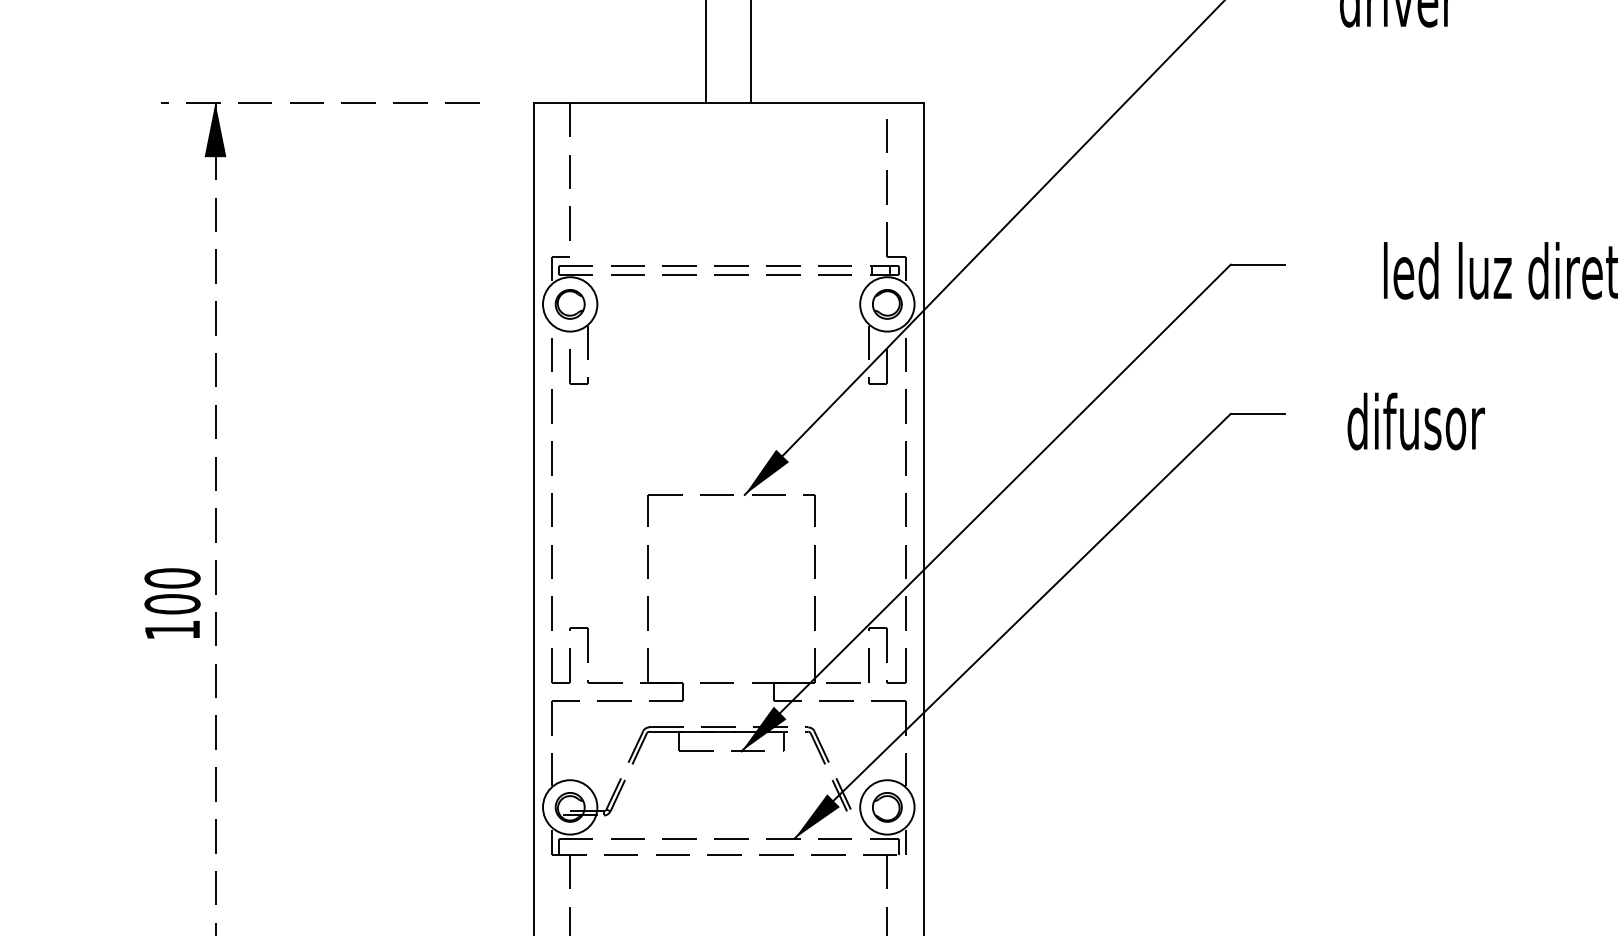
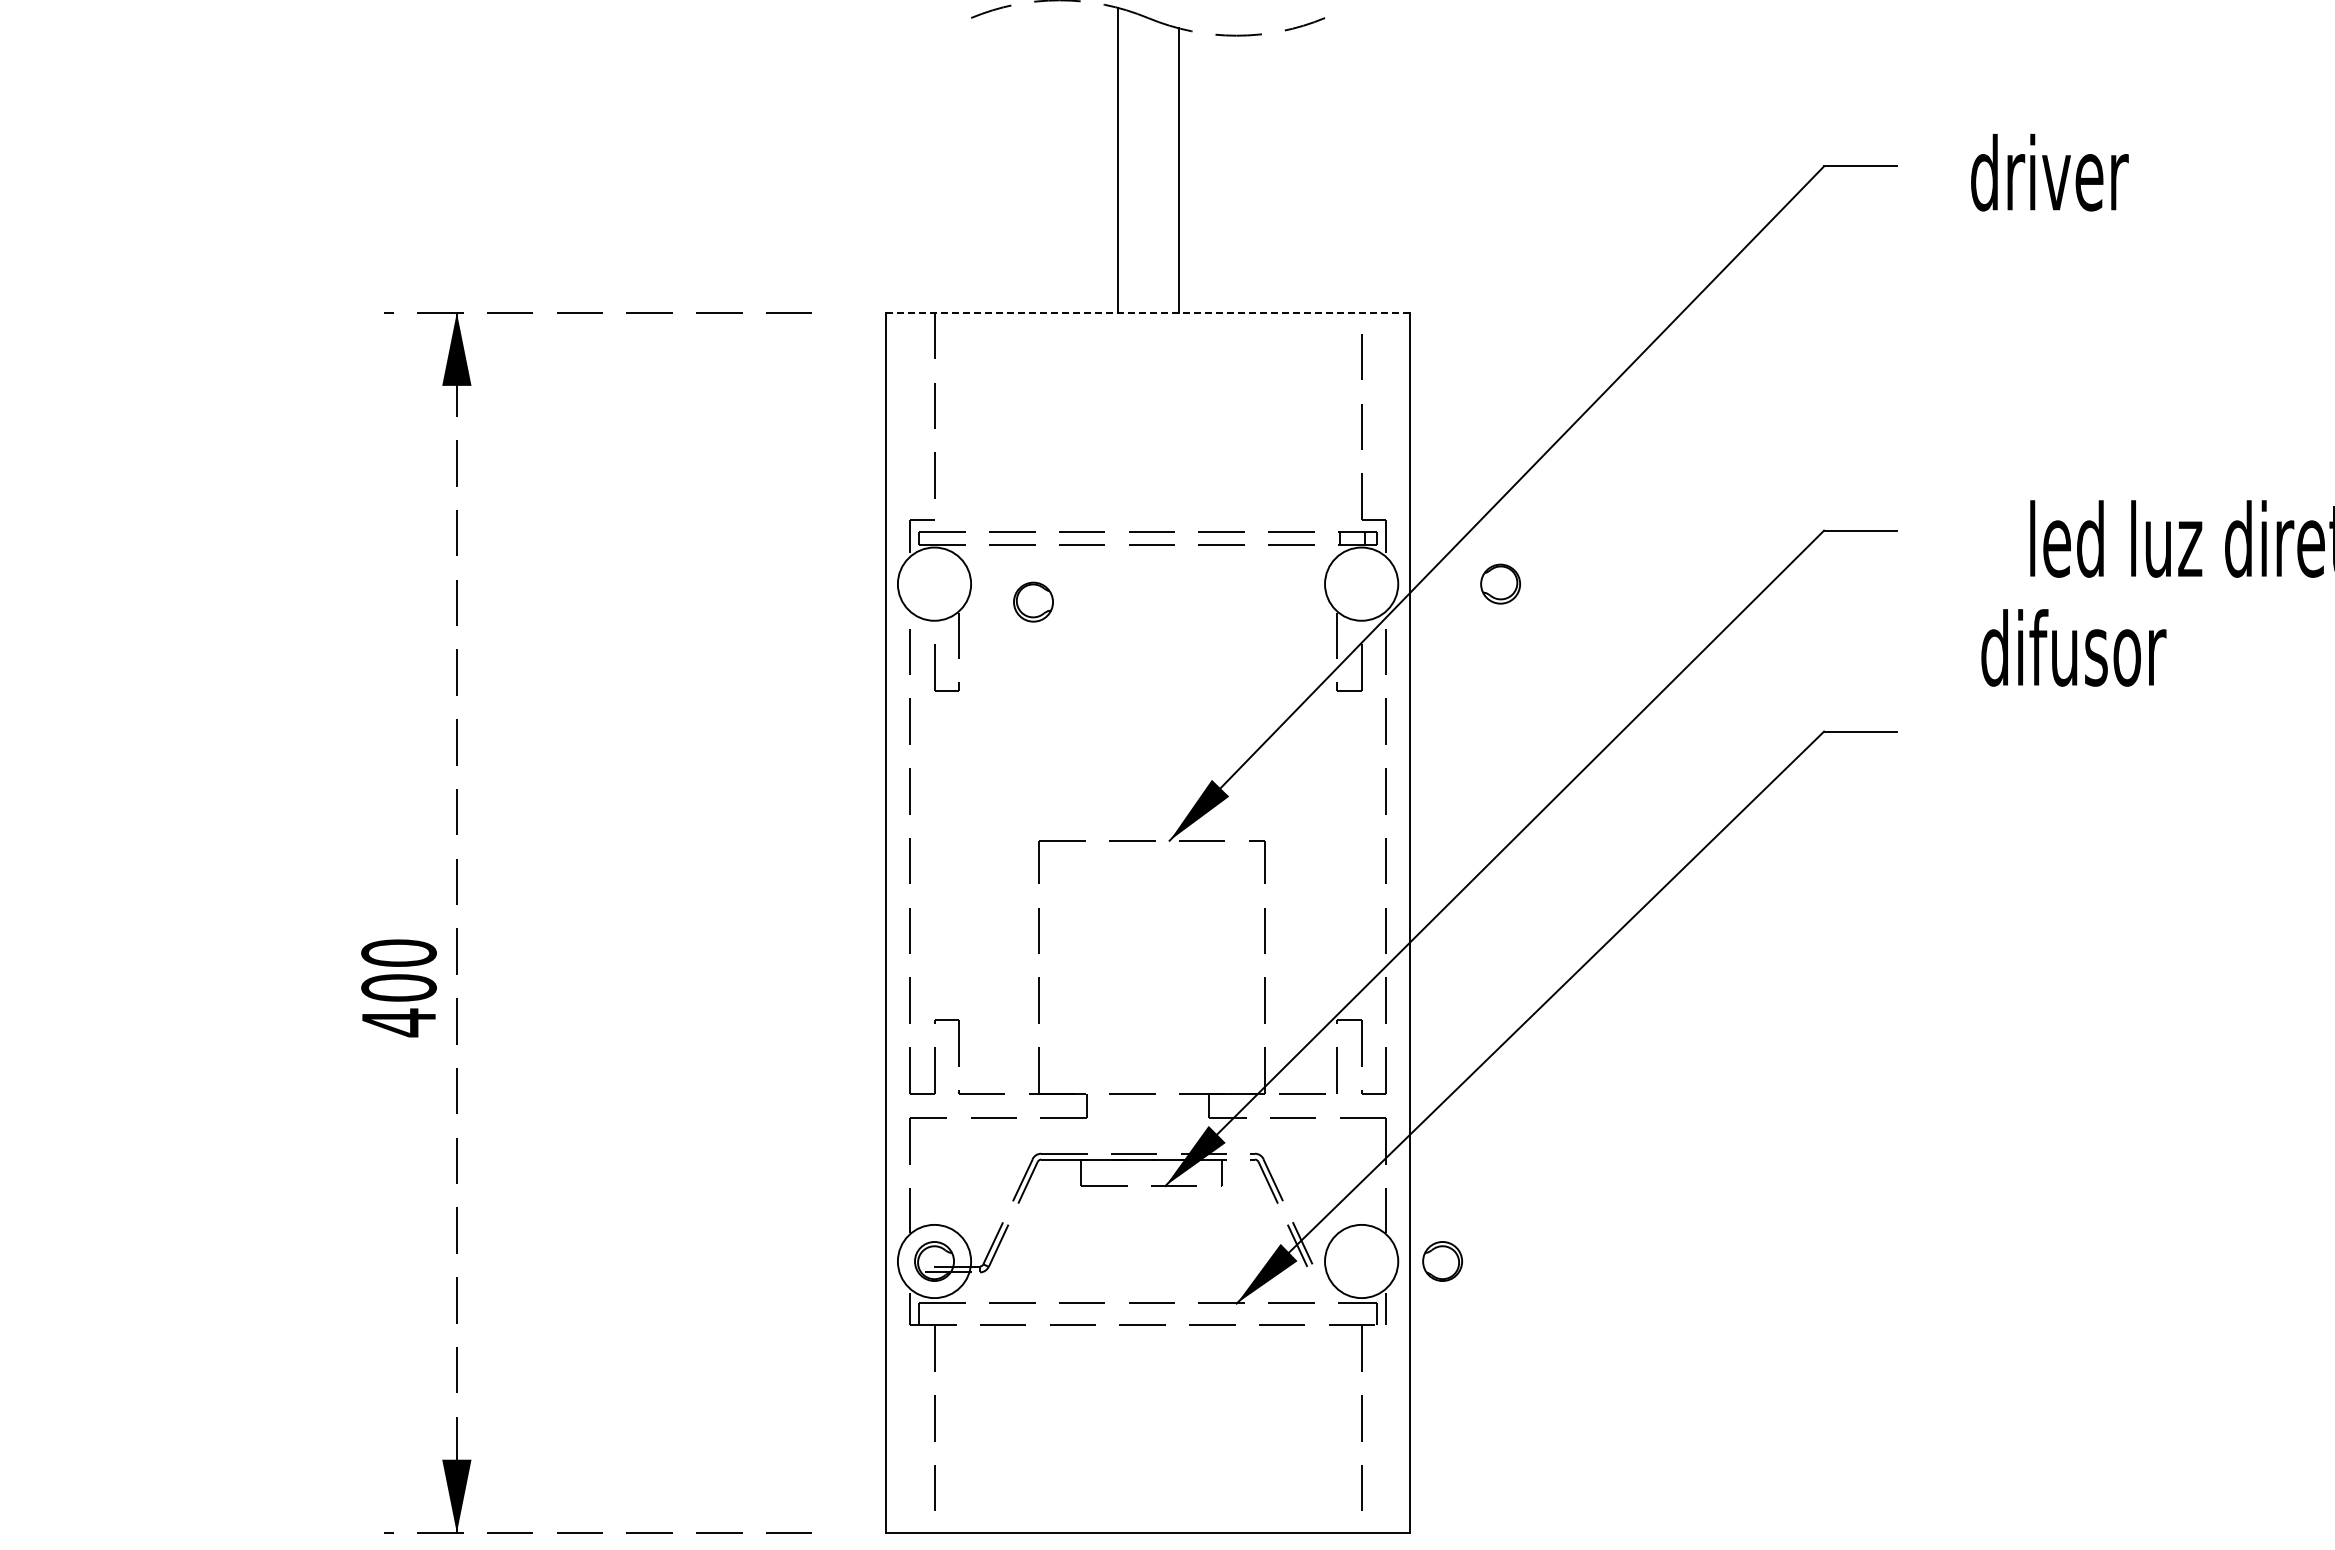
line: (728, 102) -> (1147, 312), solid -> dashed
part: (570, 303) -> (1033, 601), moved
part: (887, 303) -> (1500, 583), moved
text: (1416, 421) -> (2073, 647), moved
text: (172, 629) -> (398, 1022), 100 -> 400
part: (887, 807) -> (1442, 1261), moved

